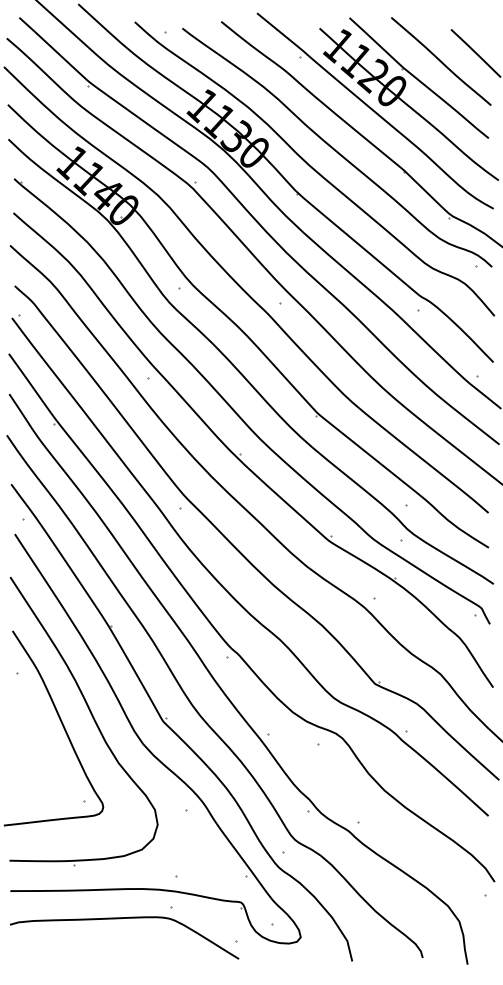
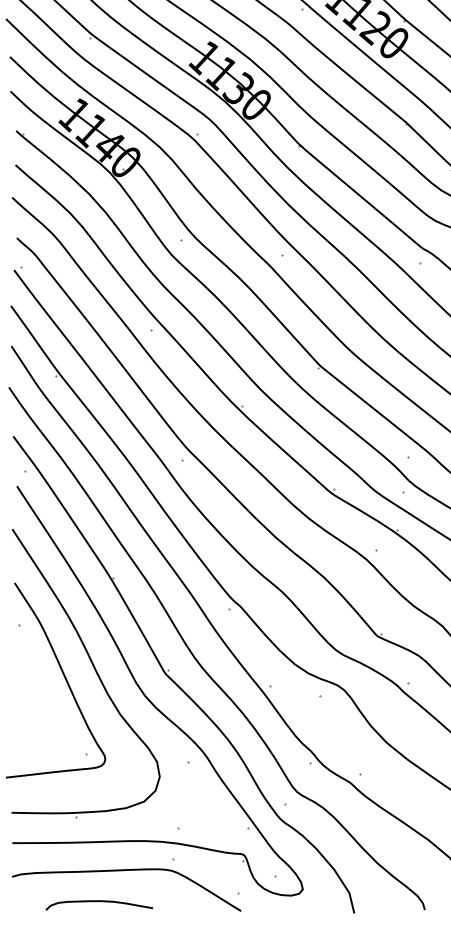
curve: (96, 949) -> (98, 901), added

